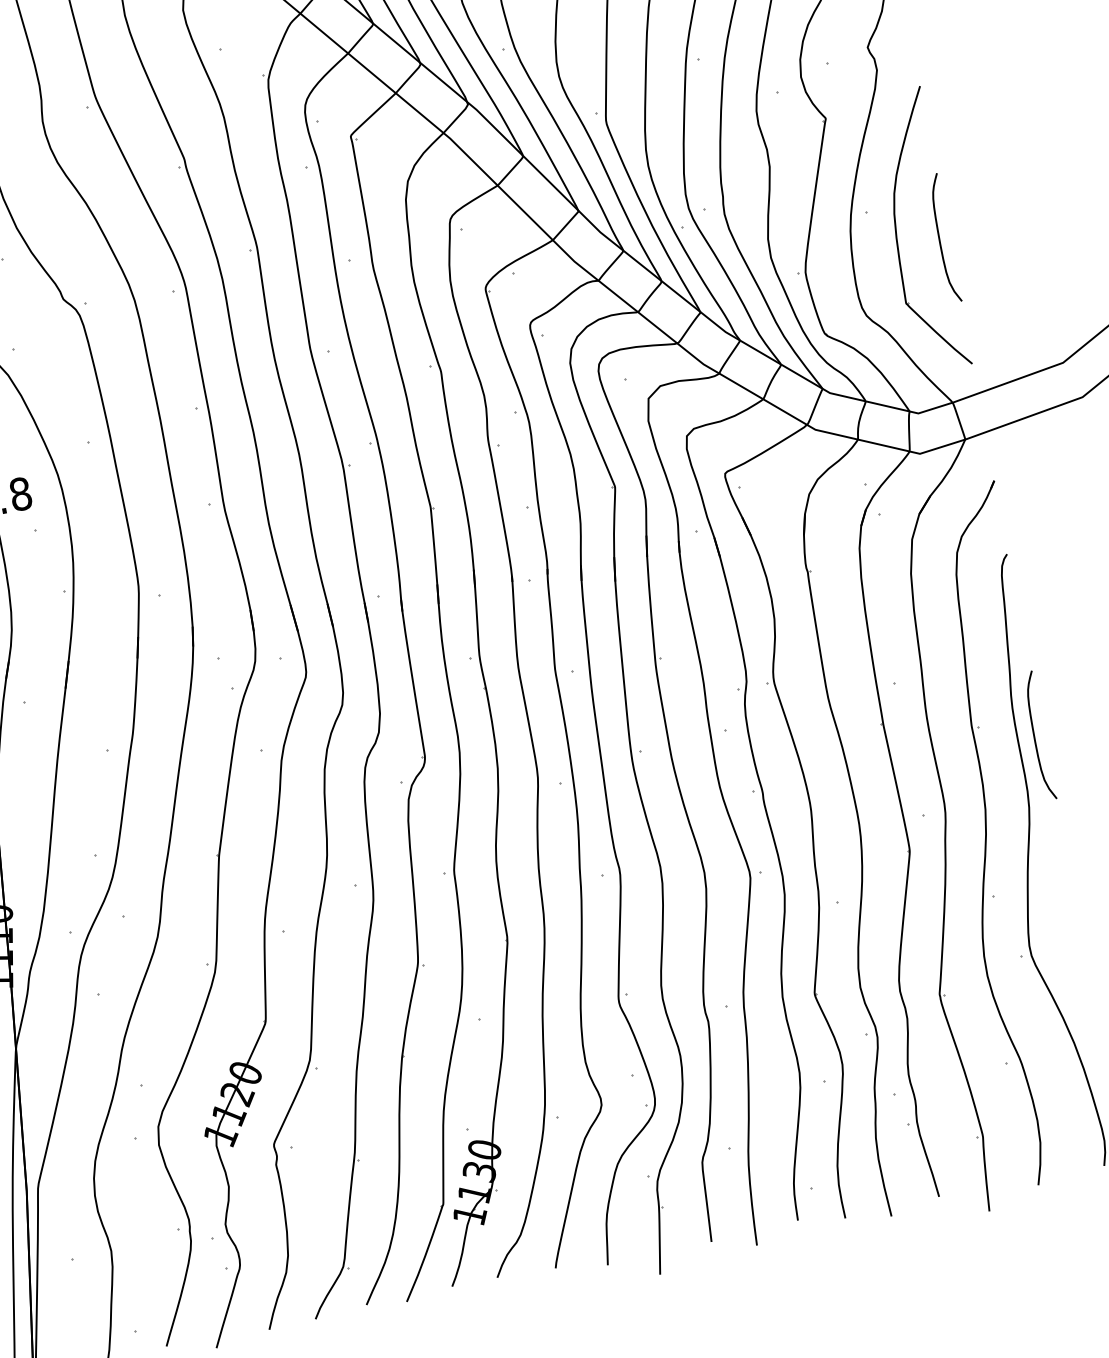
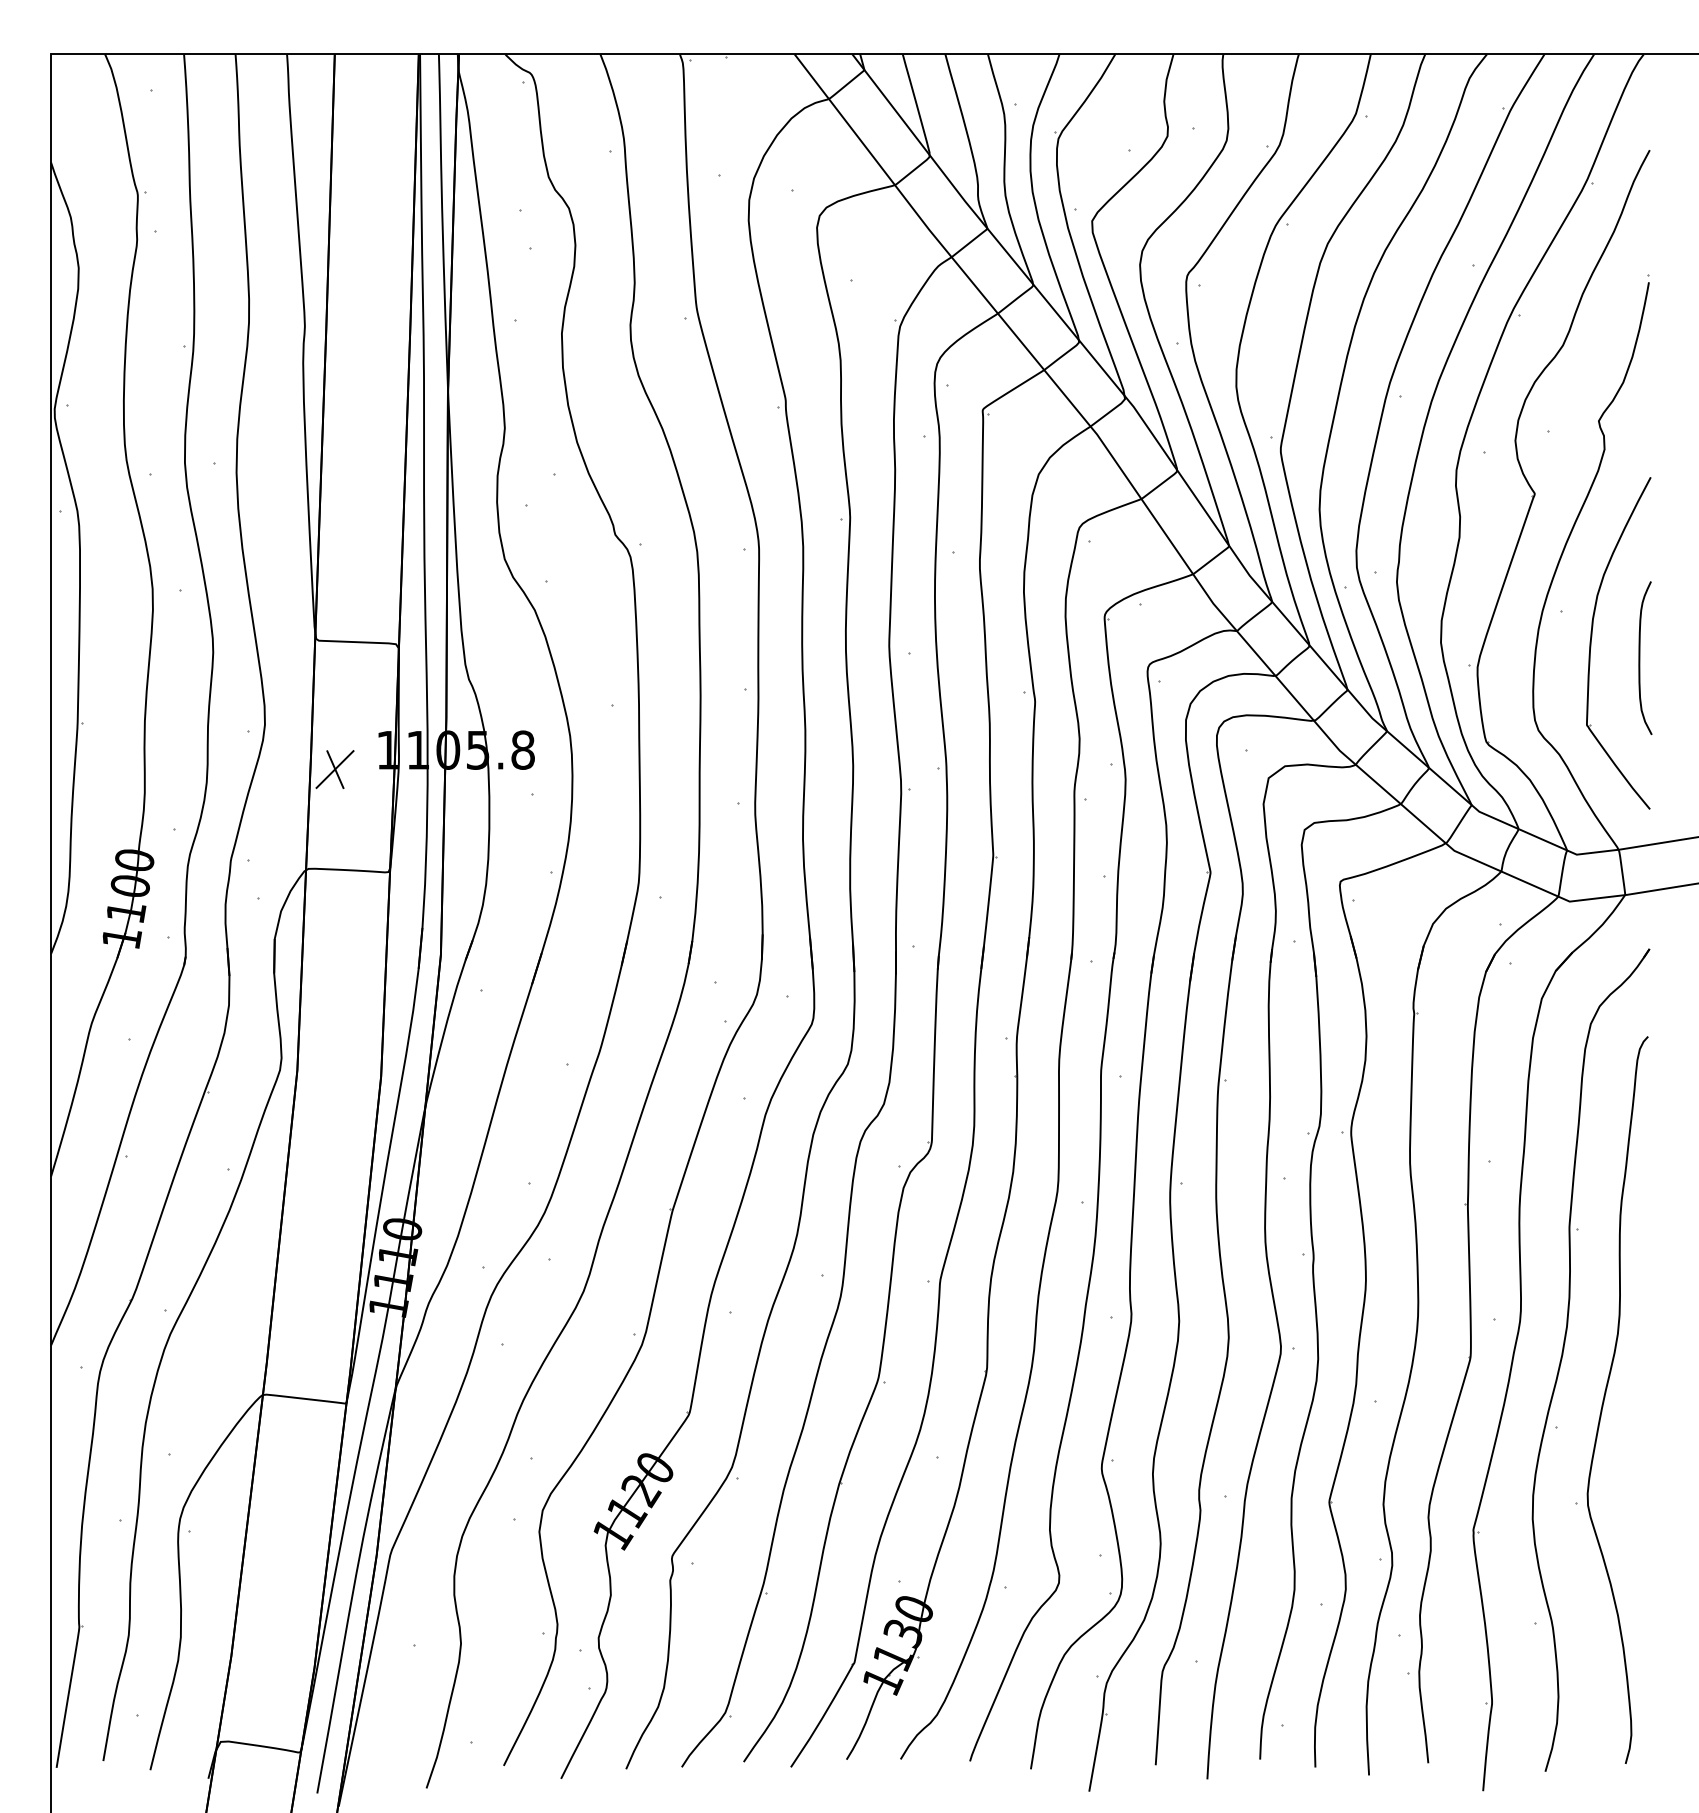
curve: (1035, 736) -> (1640, 1253), removed

